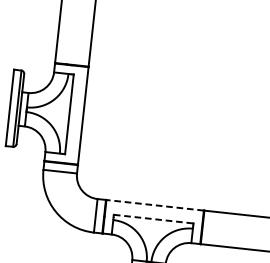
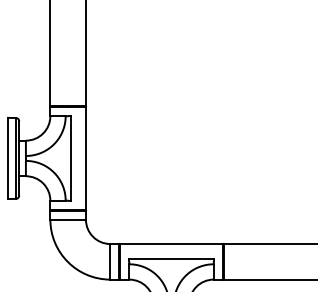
line: (155, 205) -> (171, 244), dashed -> solid
line: (154, 219) -> (172, 258), dashed -> solid

